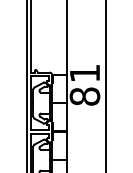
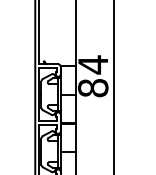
text: (84, 73) -> (92, 64), 81 -> 84

